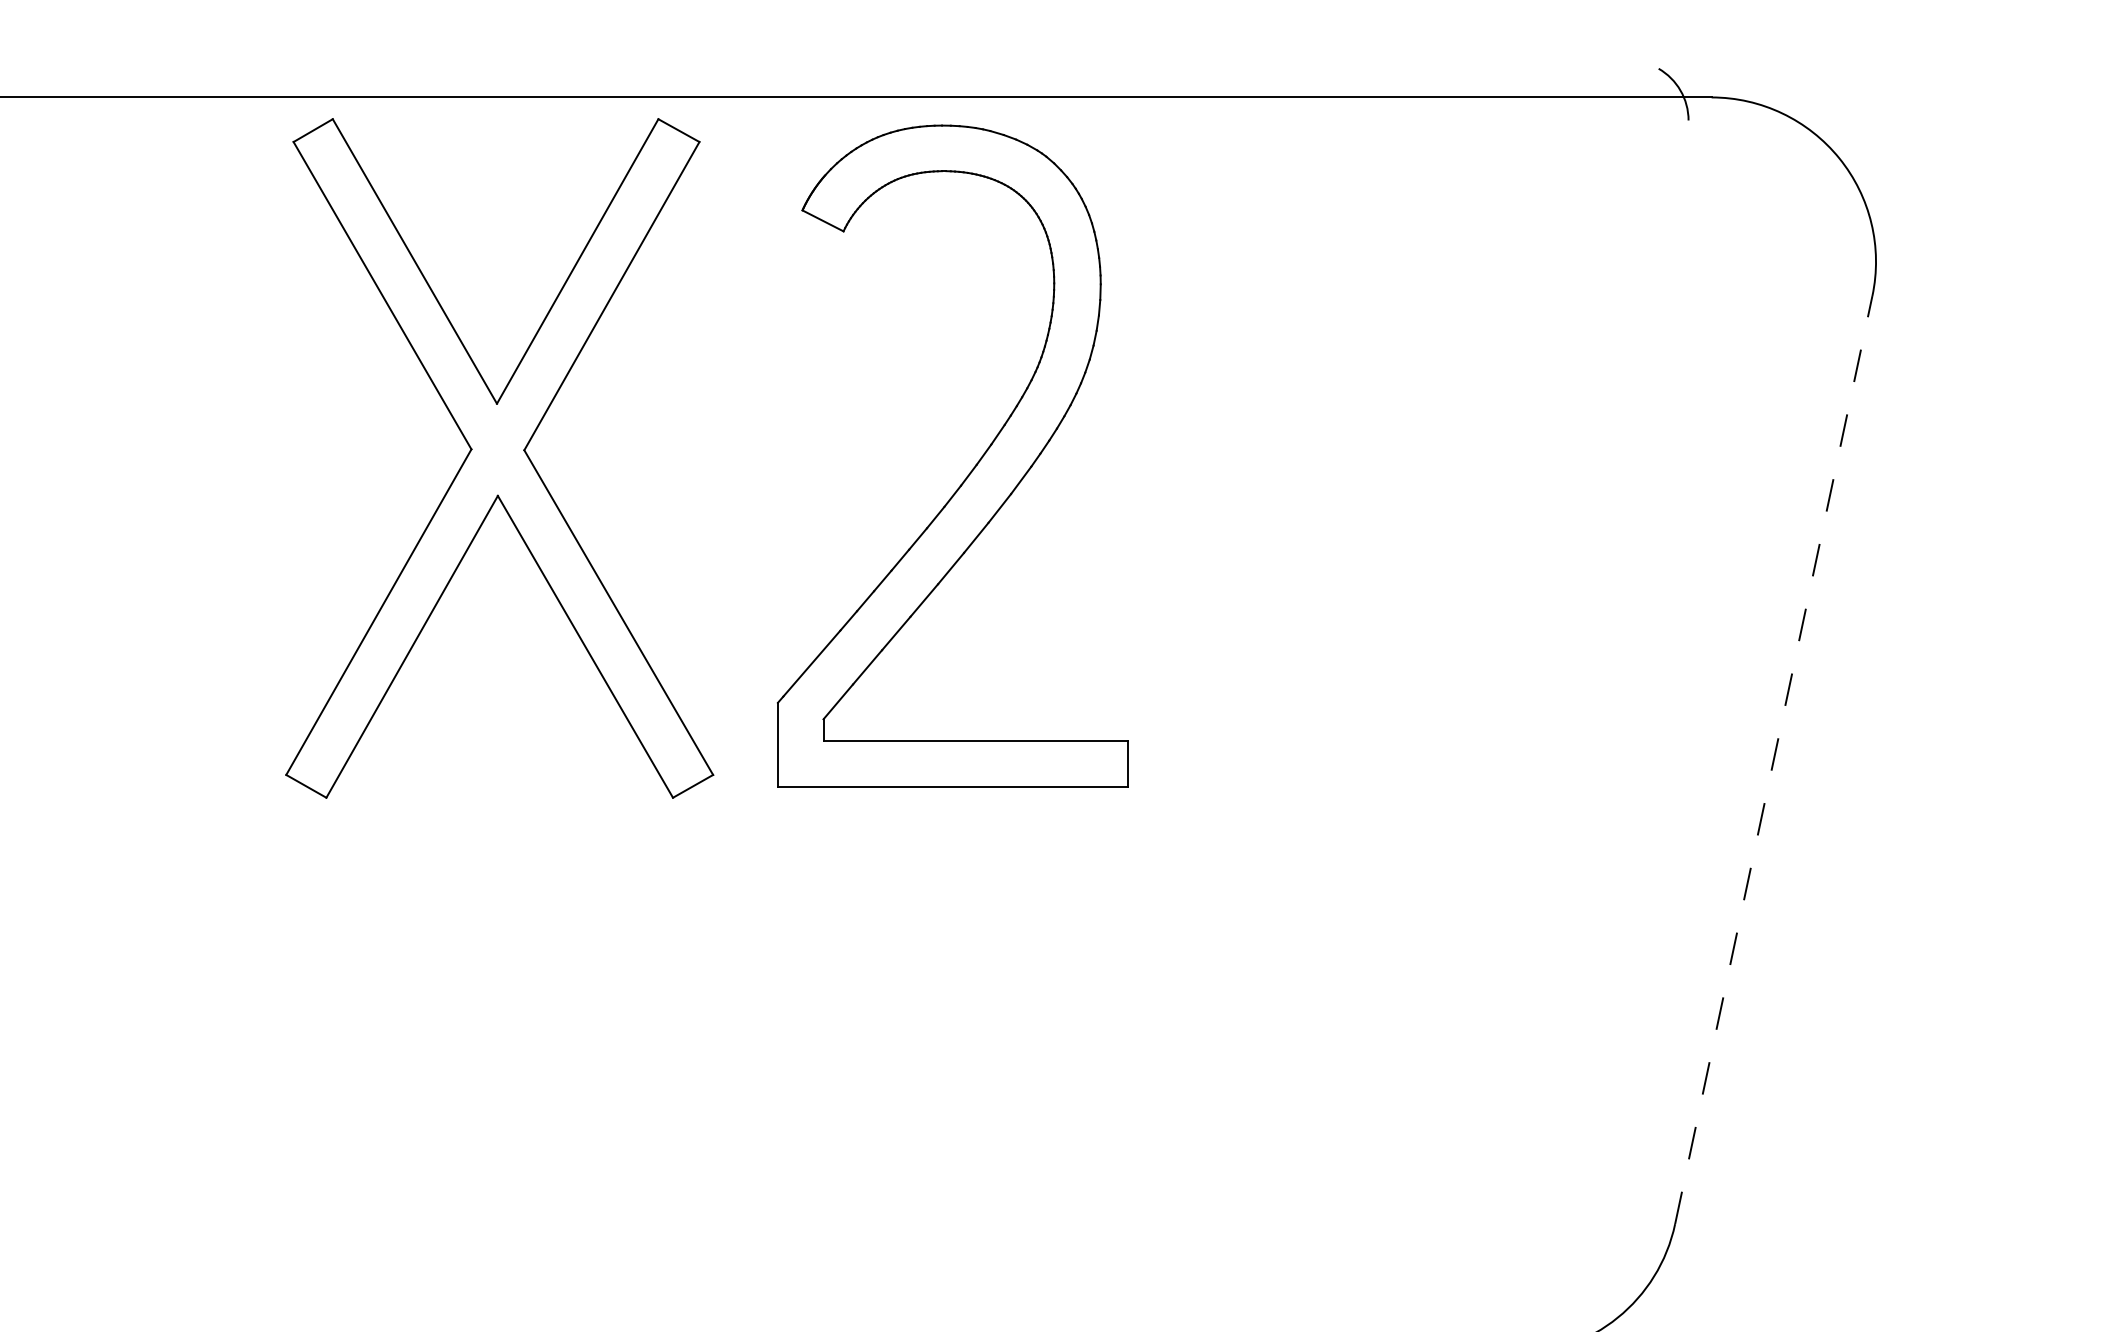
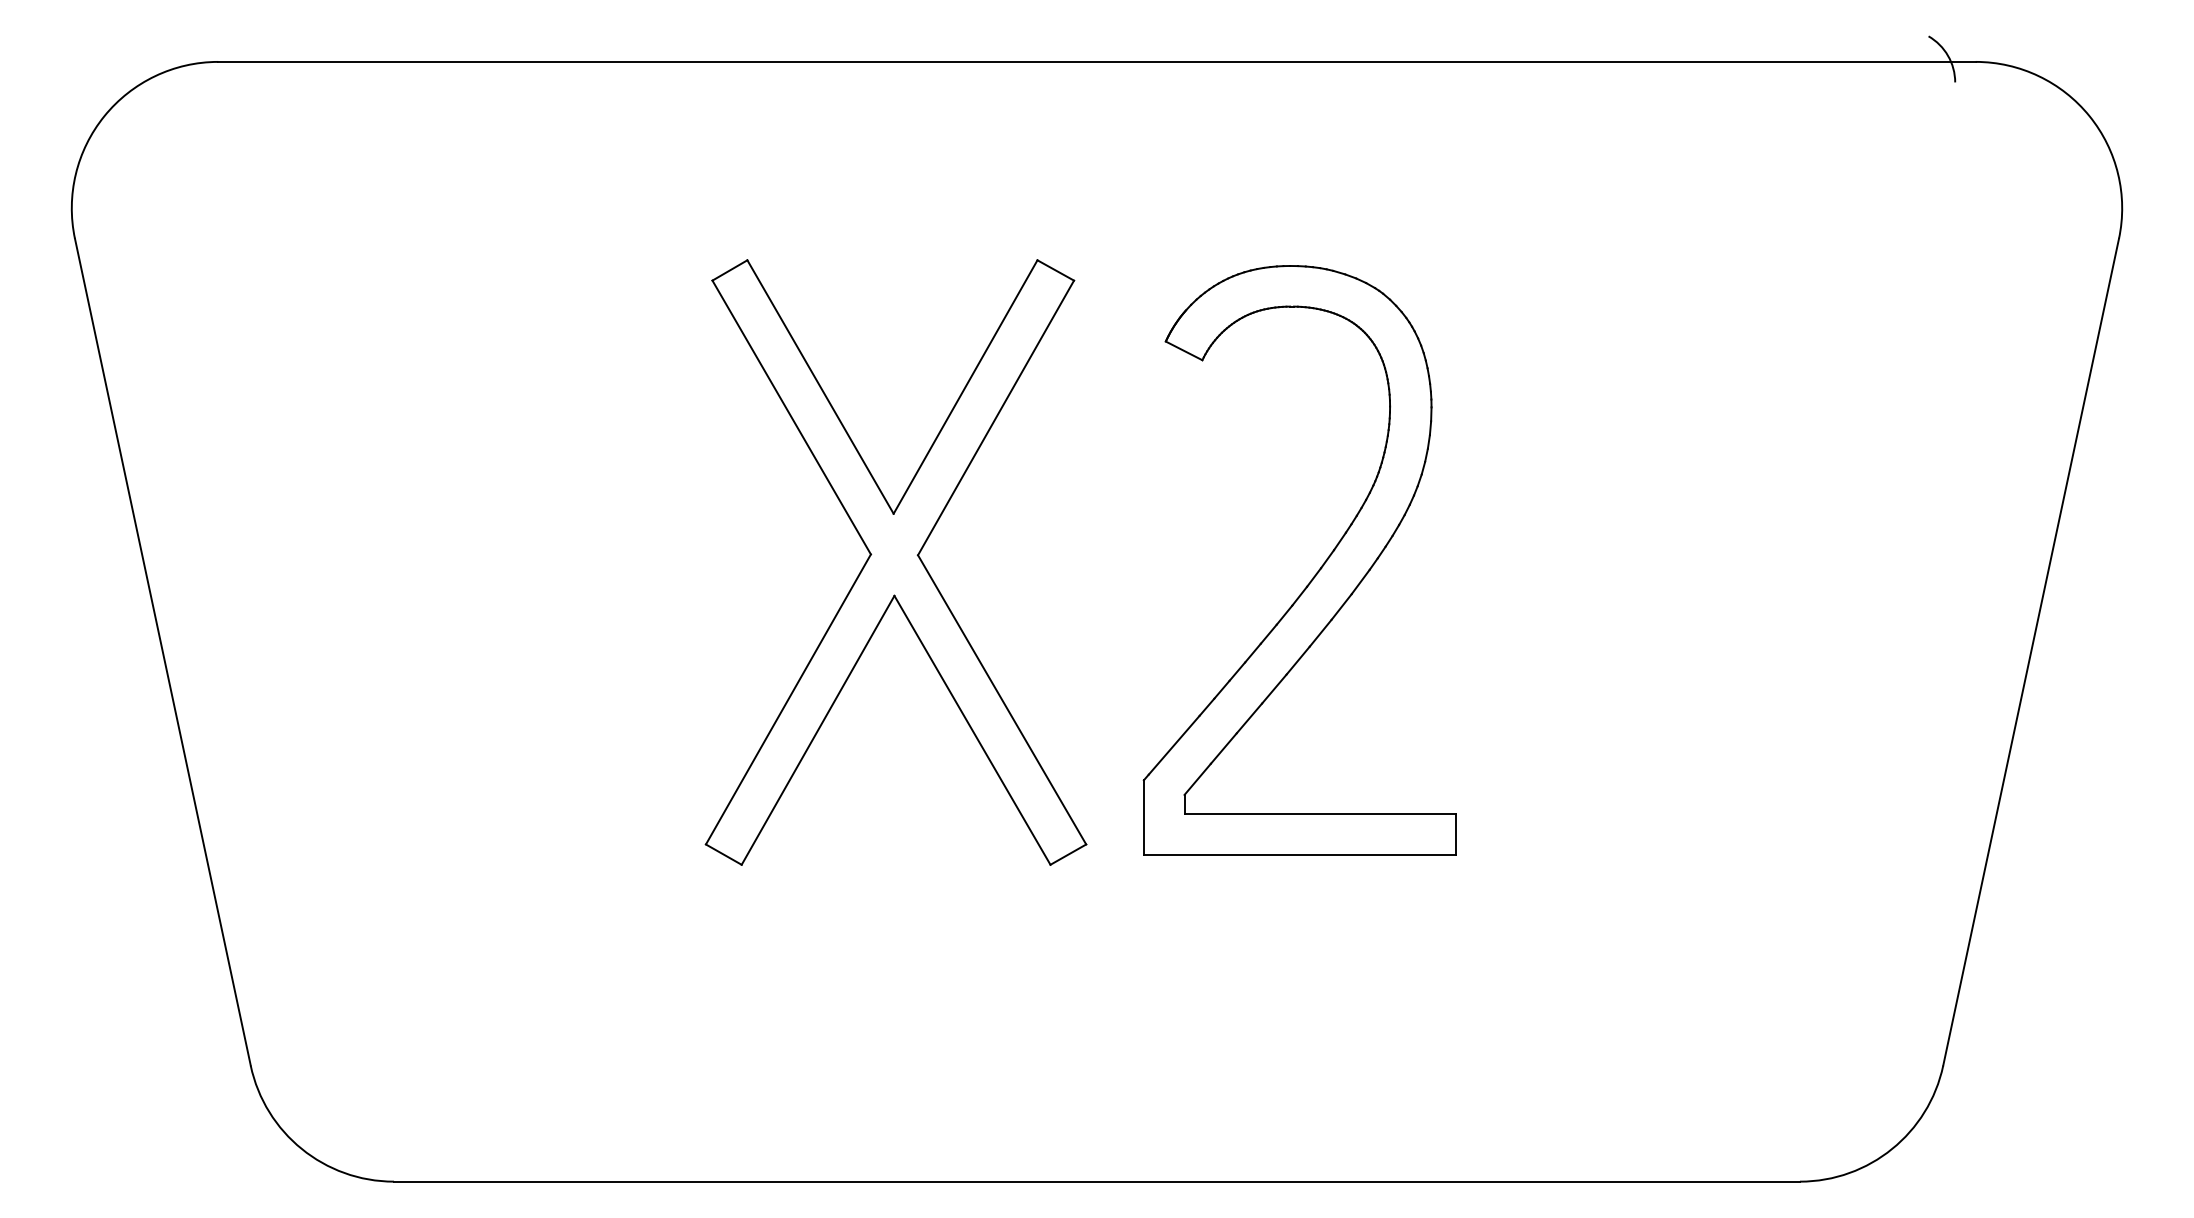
part: (499, 458) -> (895, 562), moved
part: (970, 470) -> (1315, 573), moved
line: (1774, 760) -> (2031, 652), dashed -> solid

